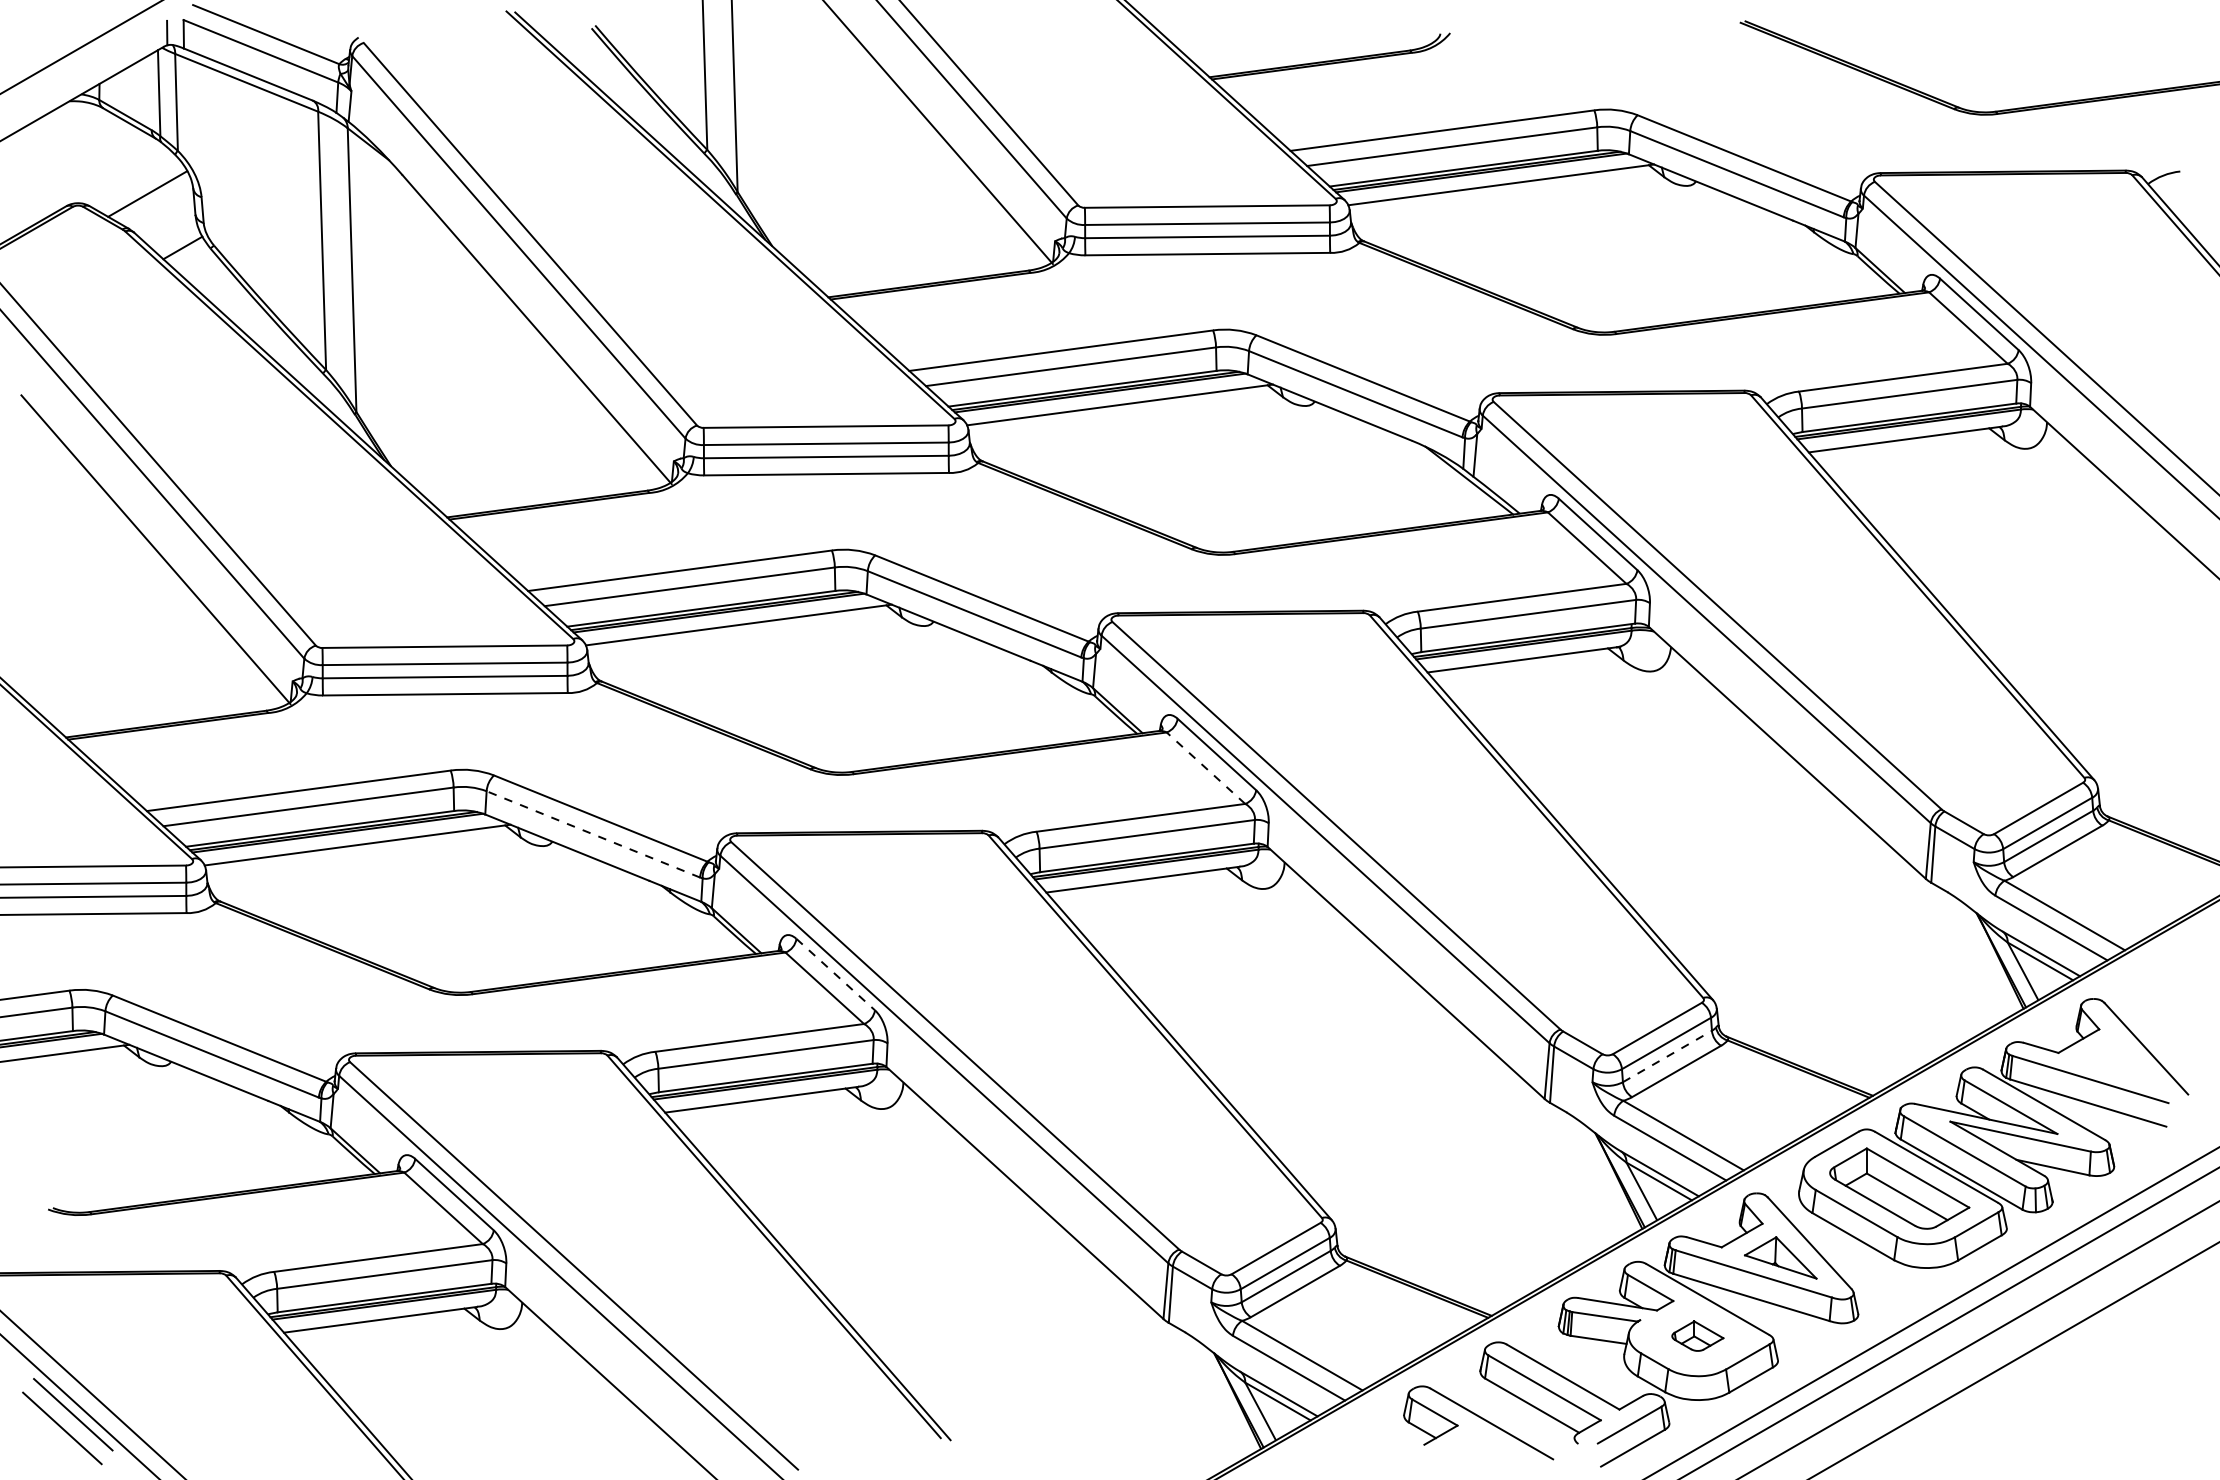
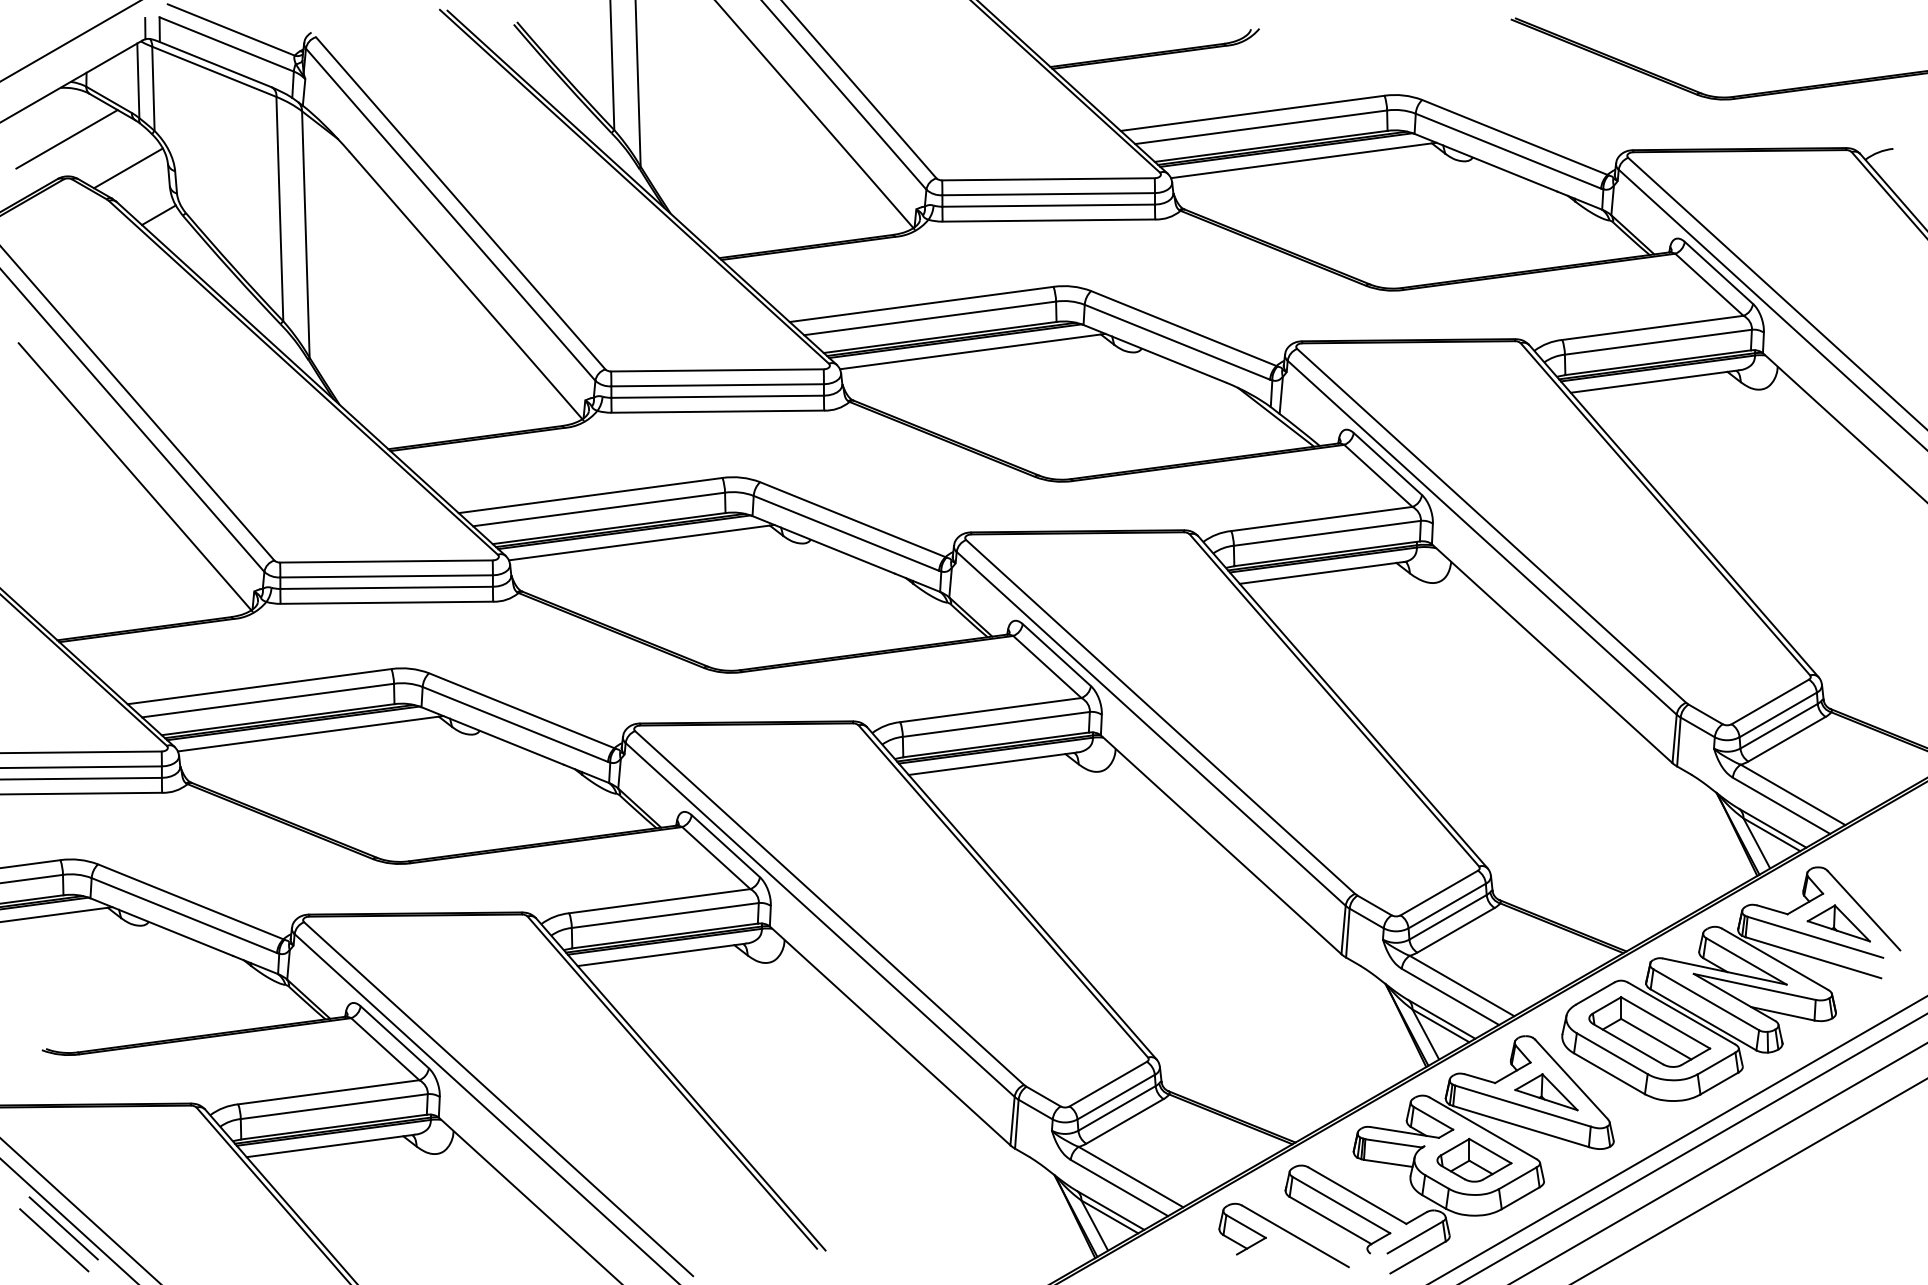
line: (76, 160) -> (66, 139), added
line: (1206, 767) -> (1047, 666), dashed -> solid
line: (593, 834) -> (515, 724), dashed -> solid
line: (836, 974) -> (726, 846), dashed -> solid
line: (1667, 1056) -> (1448, 917), dashed -> solid
part: (2117, 1063) -> (1838, 923), added
part: (1697, 1335) -> (1474, 1159), size x1.67

